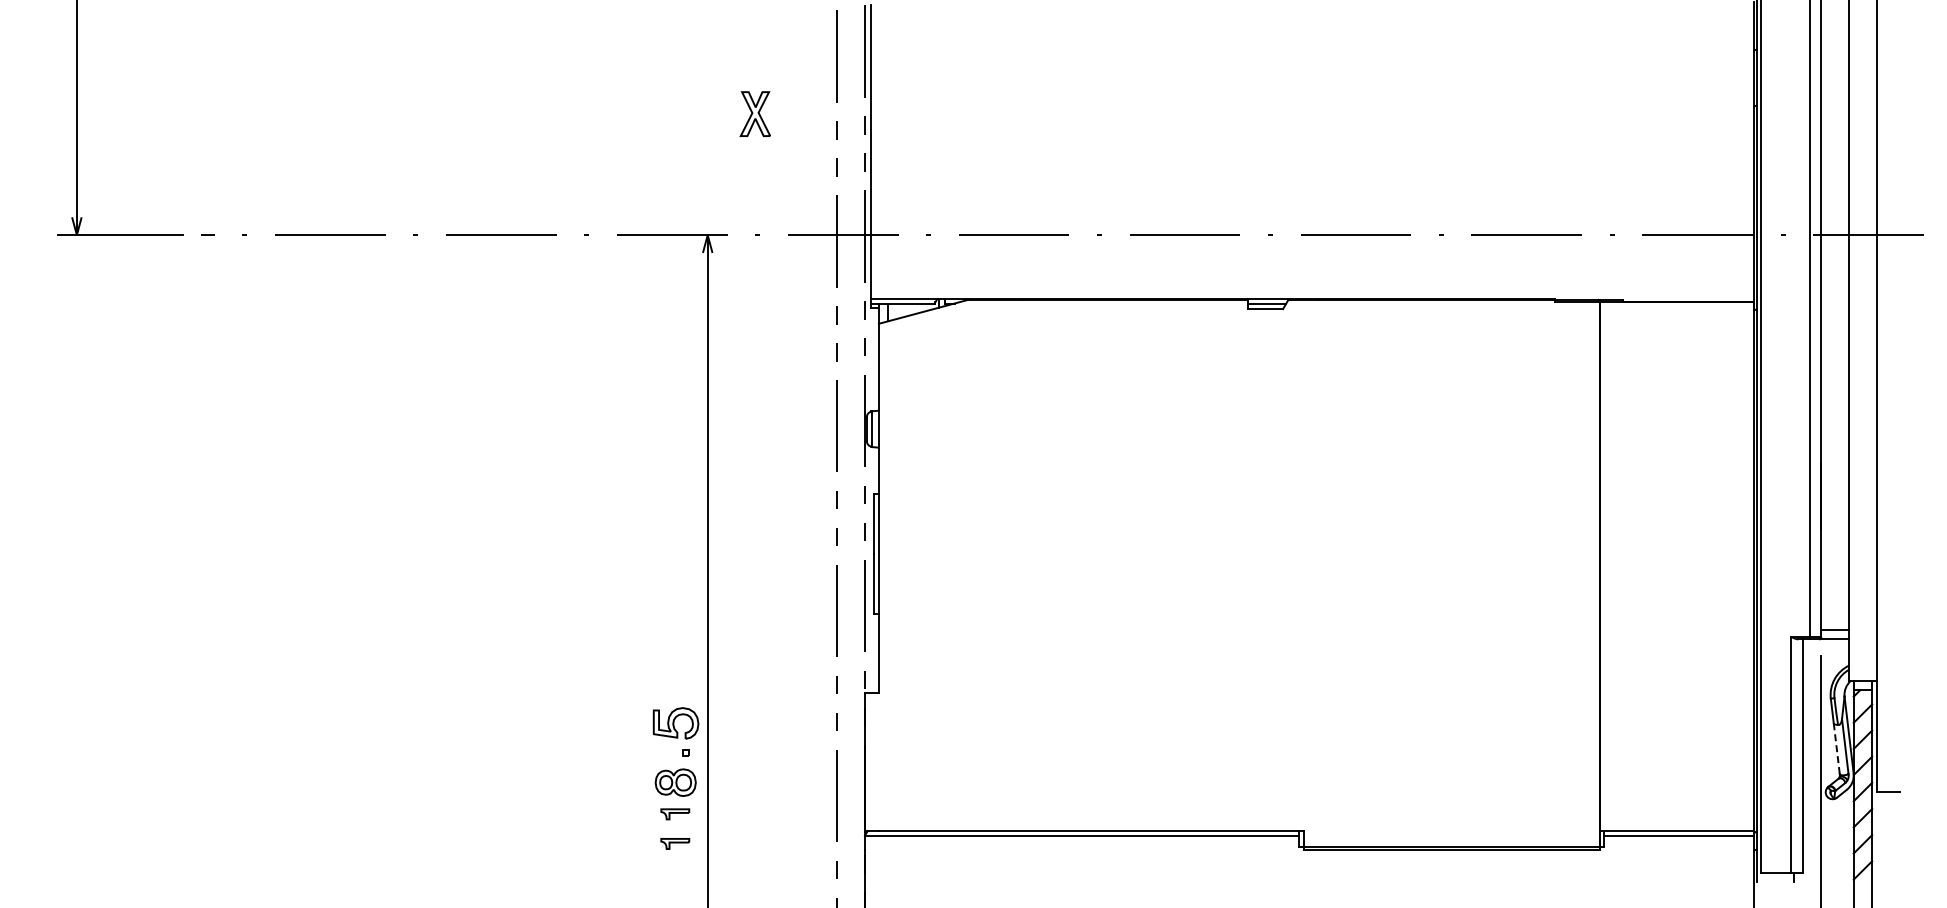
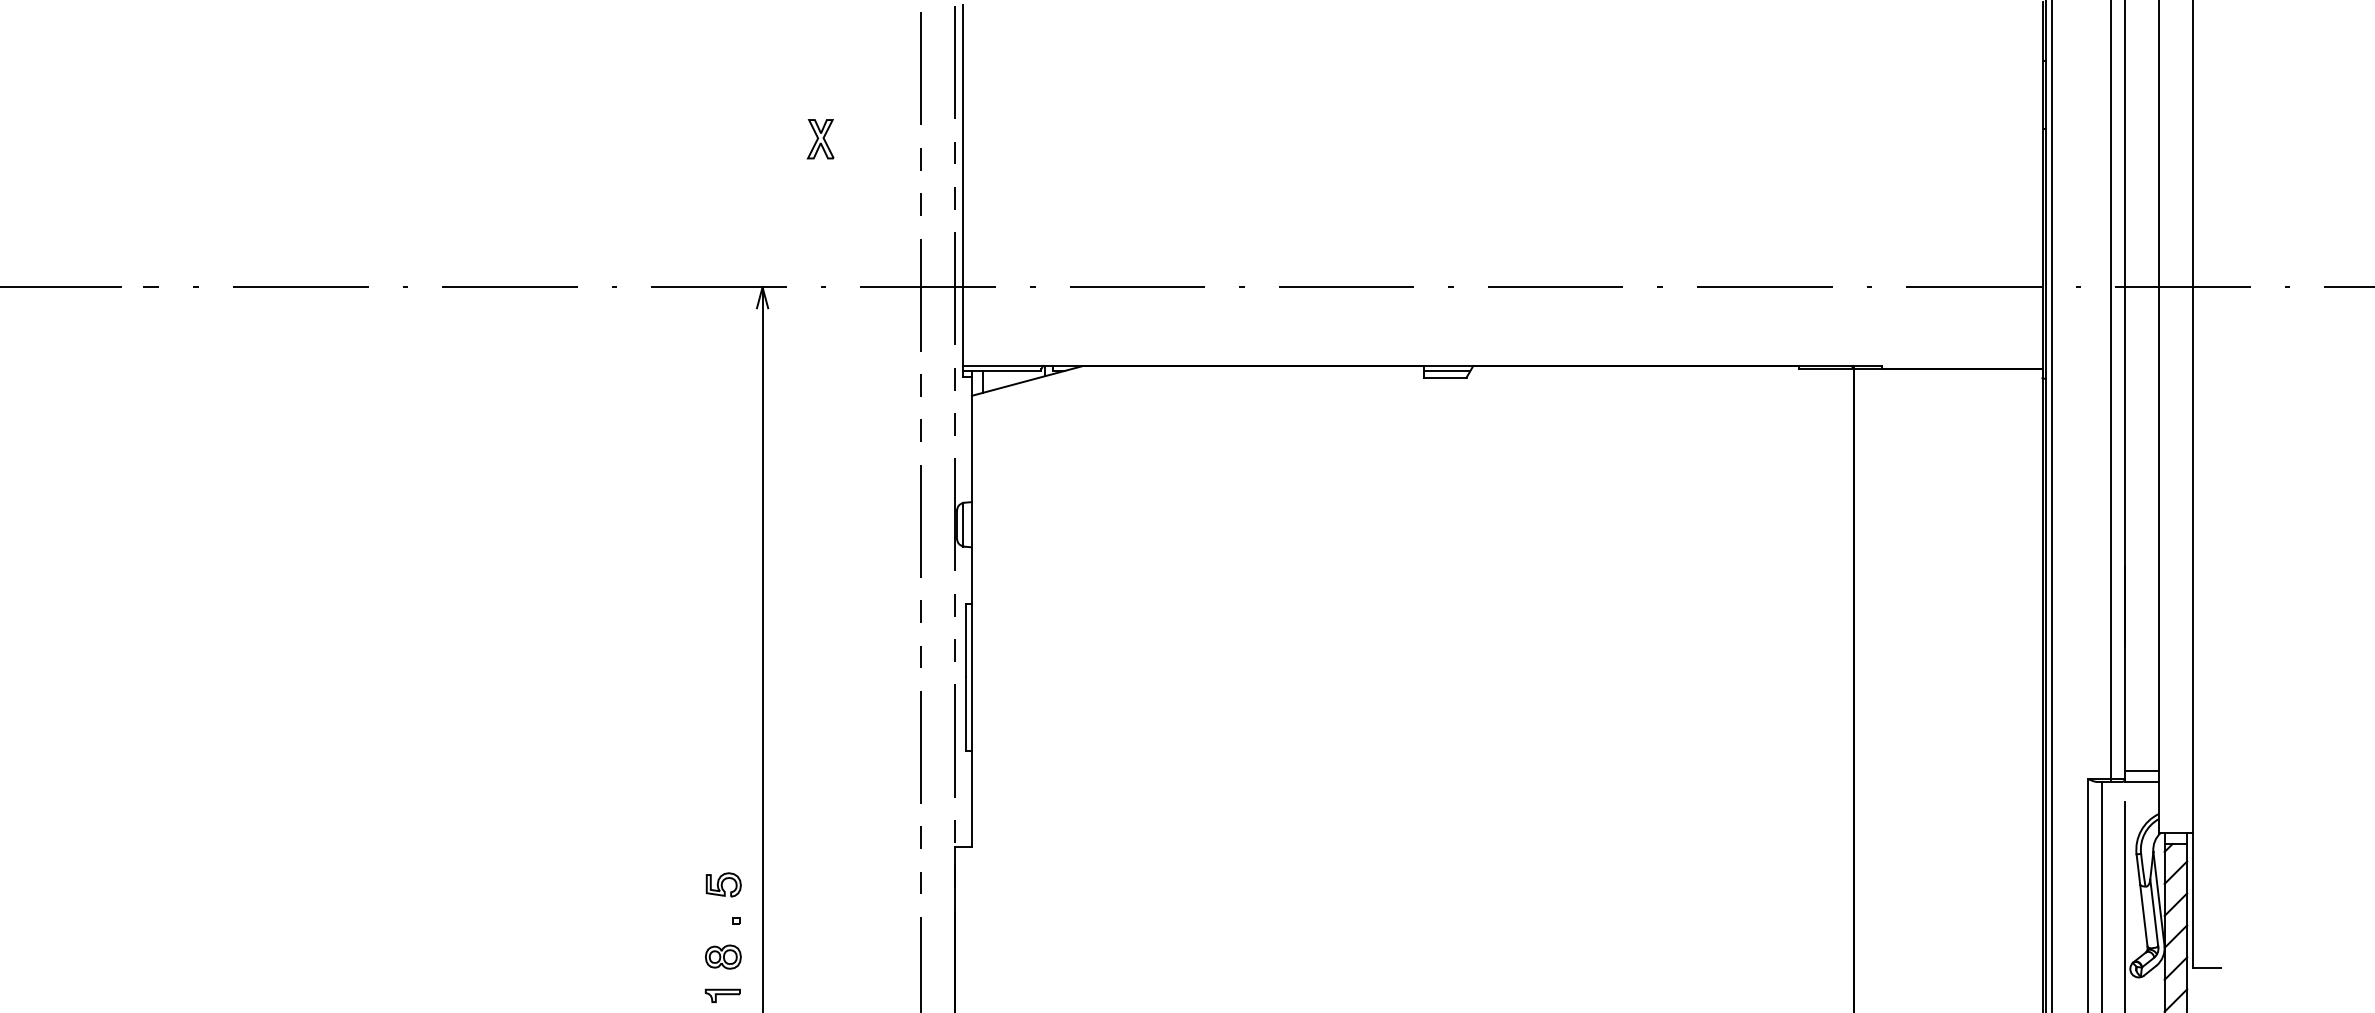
part: (754, 113) -> (819, 138), size x0.71
part: (675, 723) -> (723, 884), size x0.62
line: (1836, 749) -> (2143, 916), dashed -> solid
part: (675, 782) -> (723, 956), size x0.71

